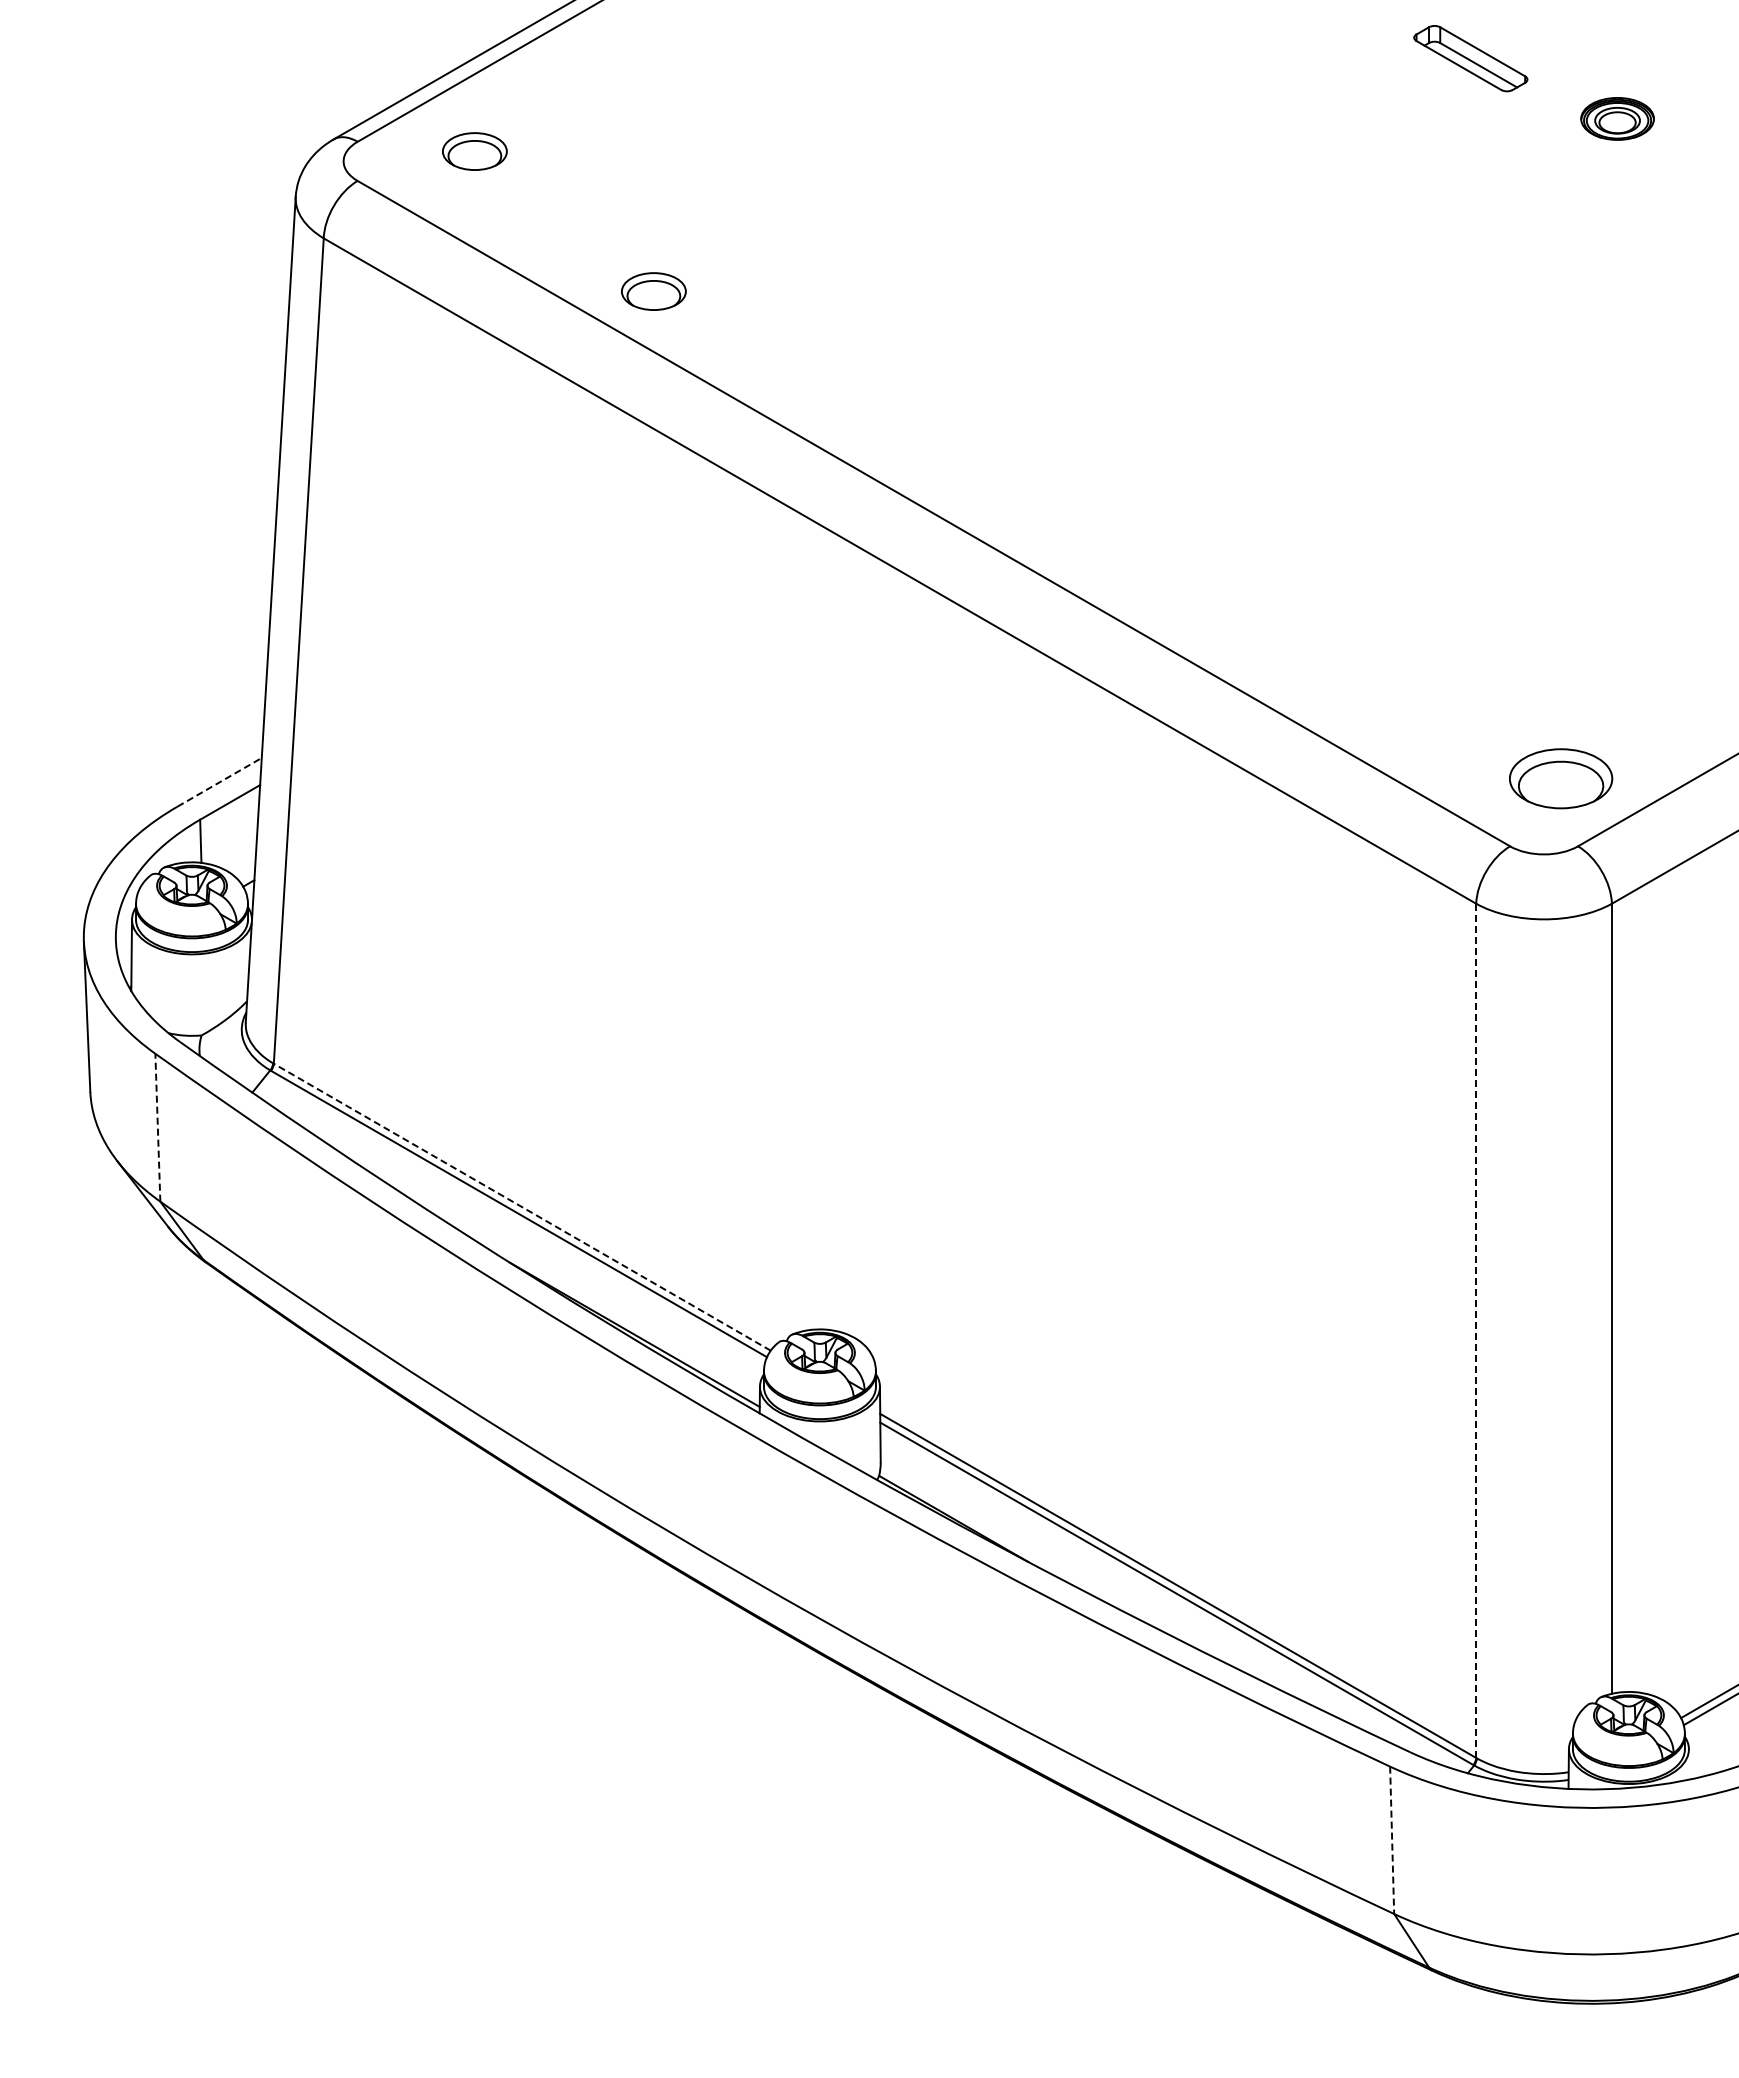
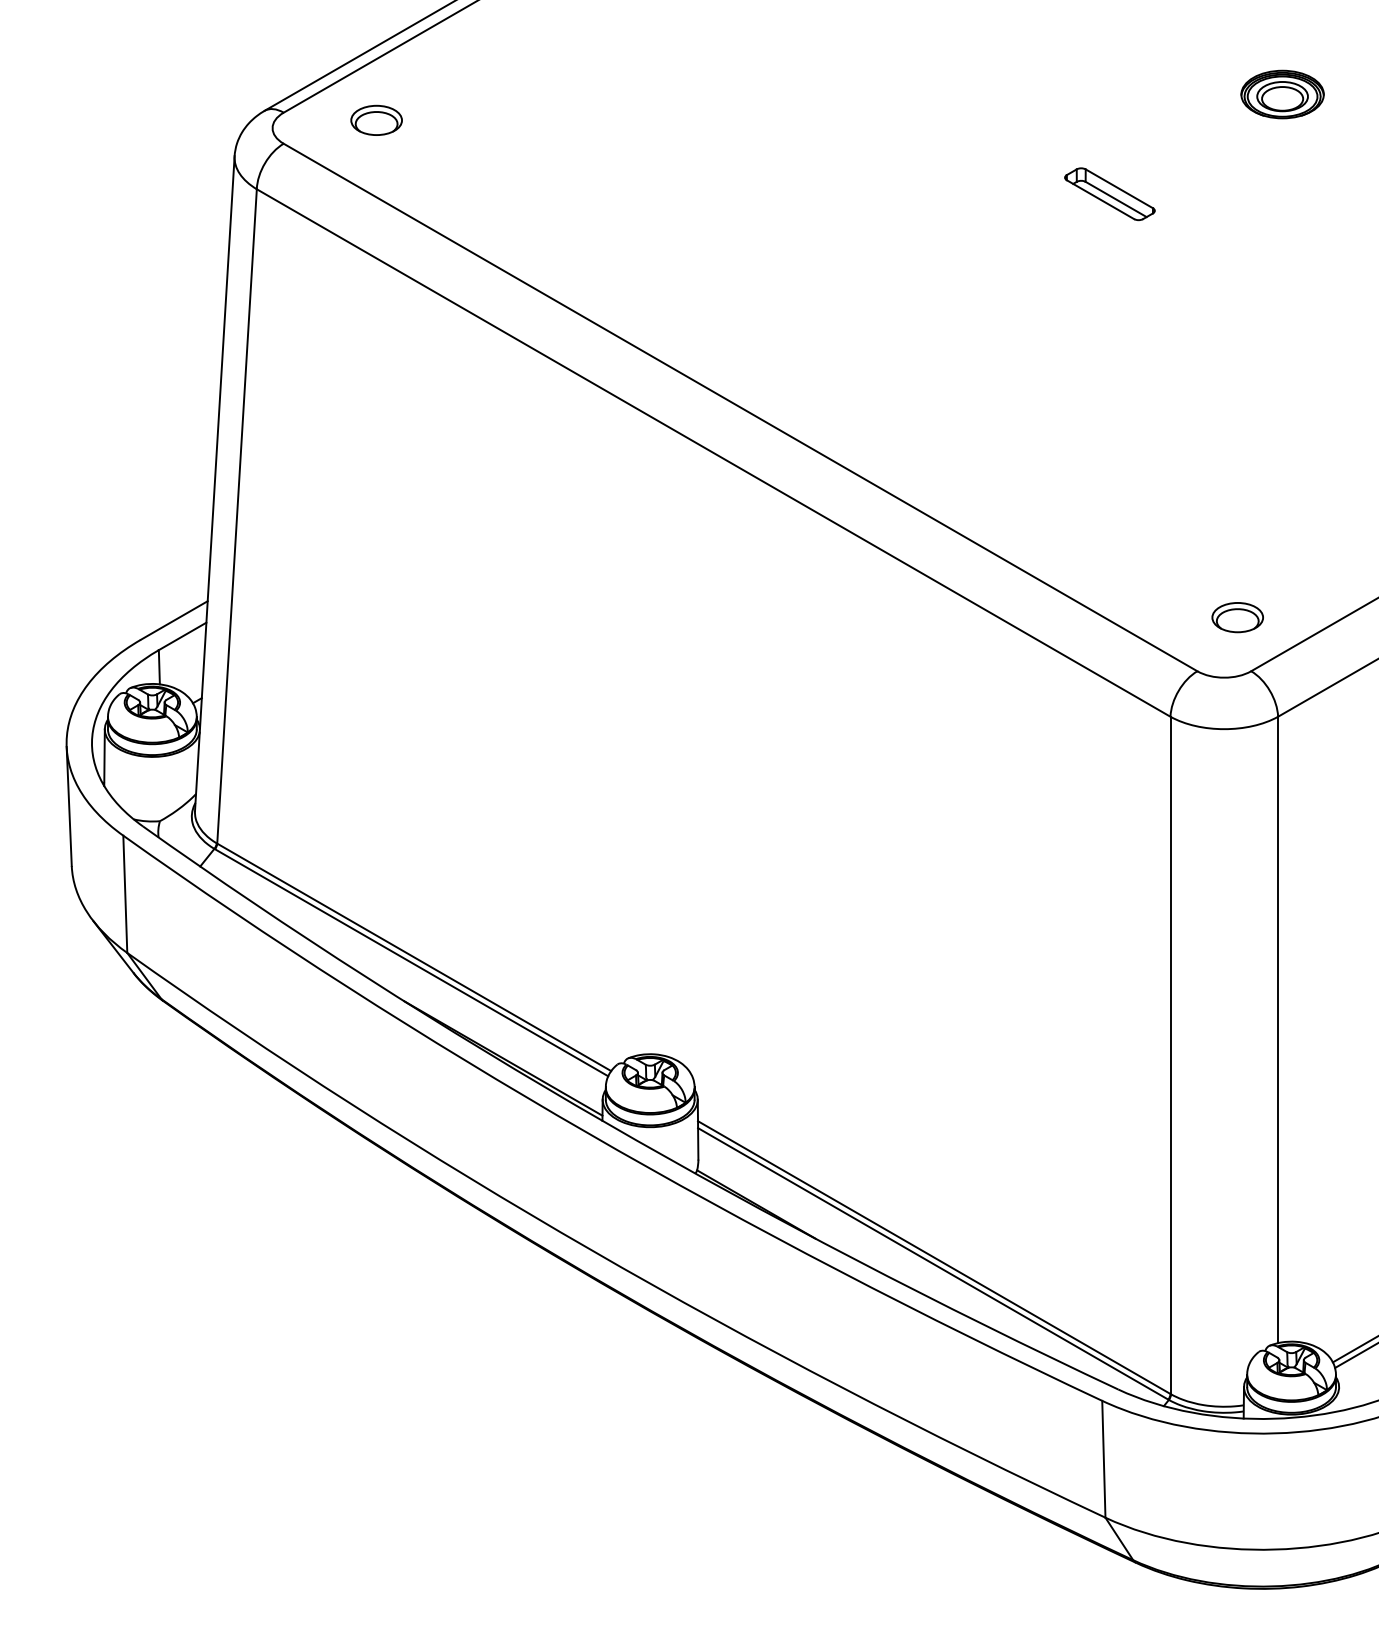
part: (1470, 58) -> (1109, 194), moved
part: (1617, 118) -> (1282, 94), size x1.43
part: (653, 291) -> (518, 231), removed
part: (1560, 778) -> (1237, 617), size x0.62
line: (219, 782) -> (174, 620), dashed -> solid
line: (157, 1127) -> (125, 894), dashed -> solid
line: (522, 1207) -> (414, 957), dashed -> solid
line: (1476, 1331) -> (1170, 1055), dashed -> solid
line: (1392, 1840) -> (1104, 1459), dashed -> solid

